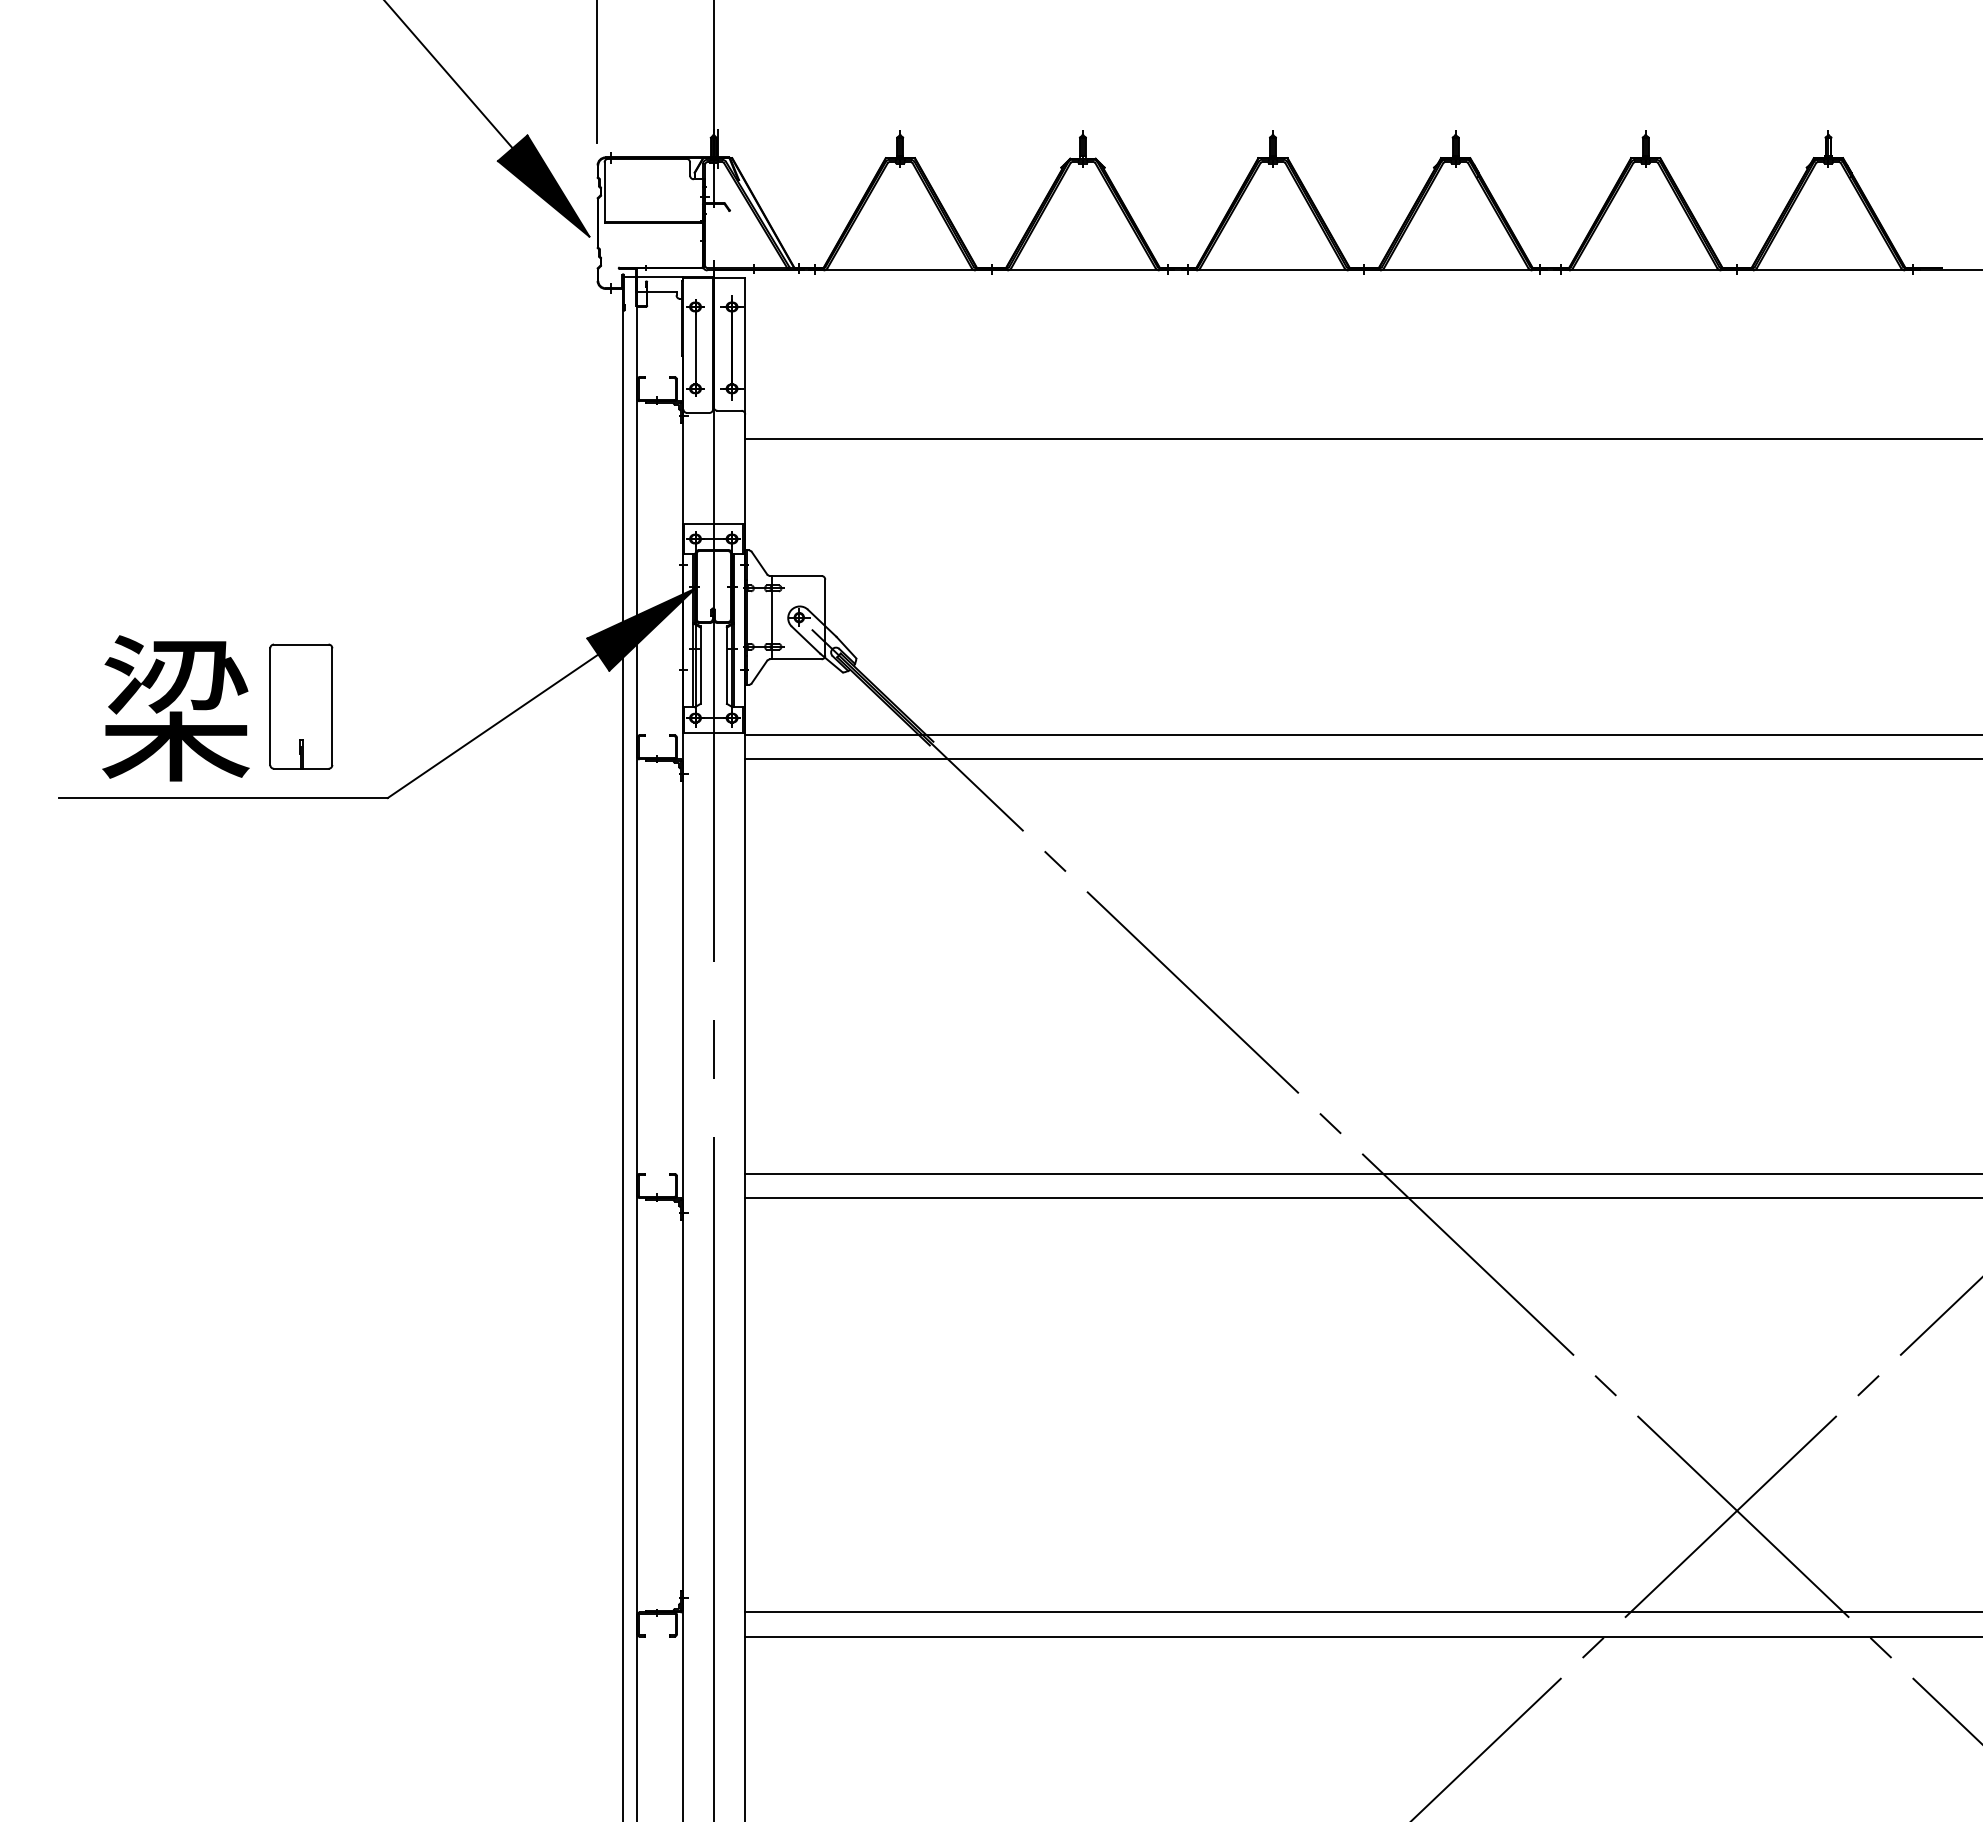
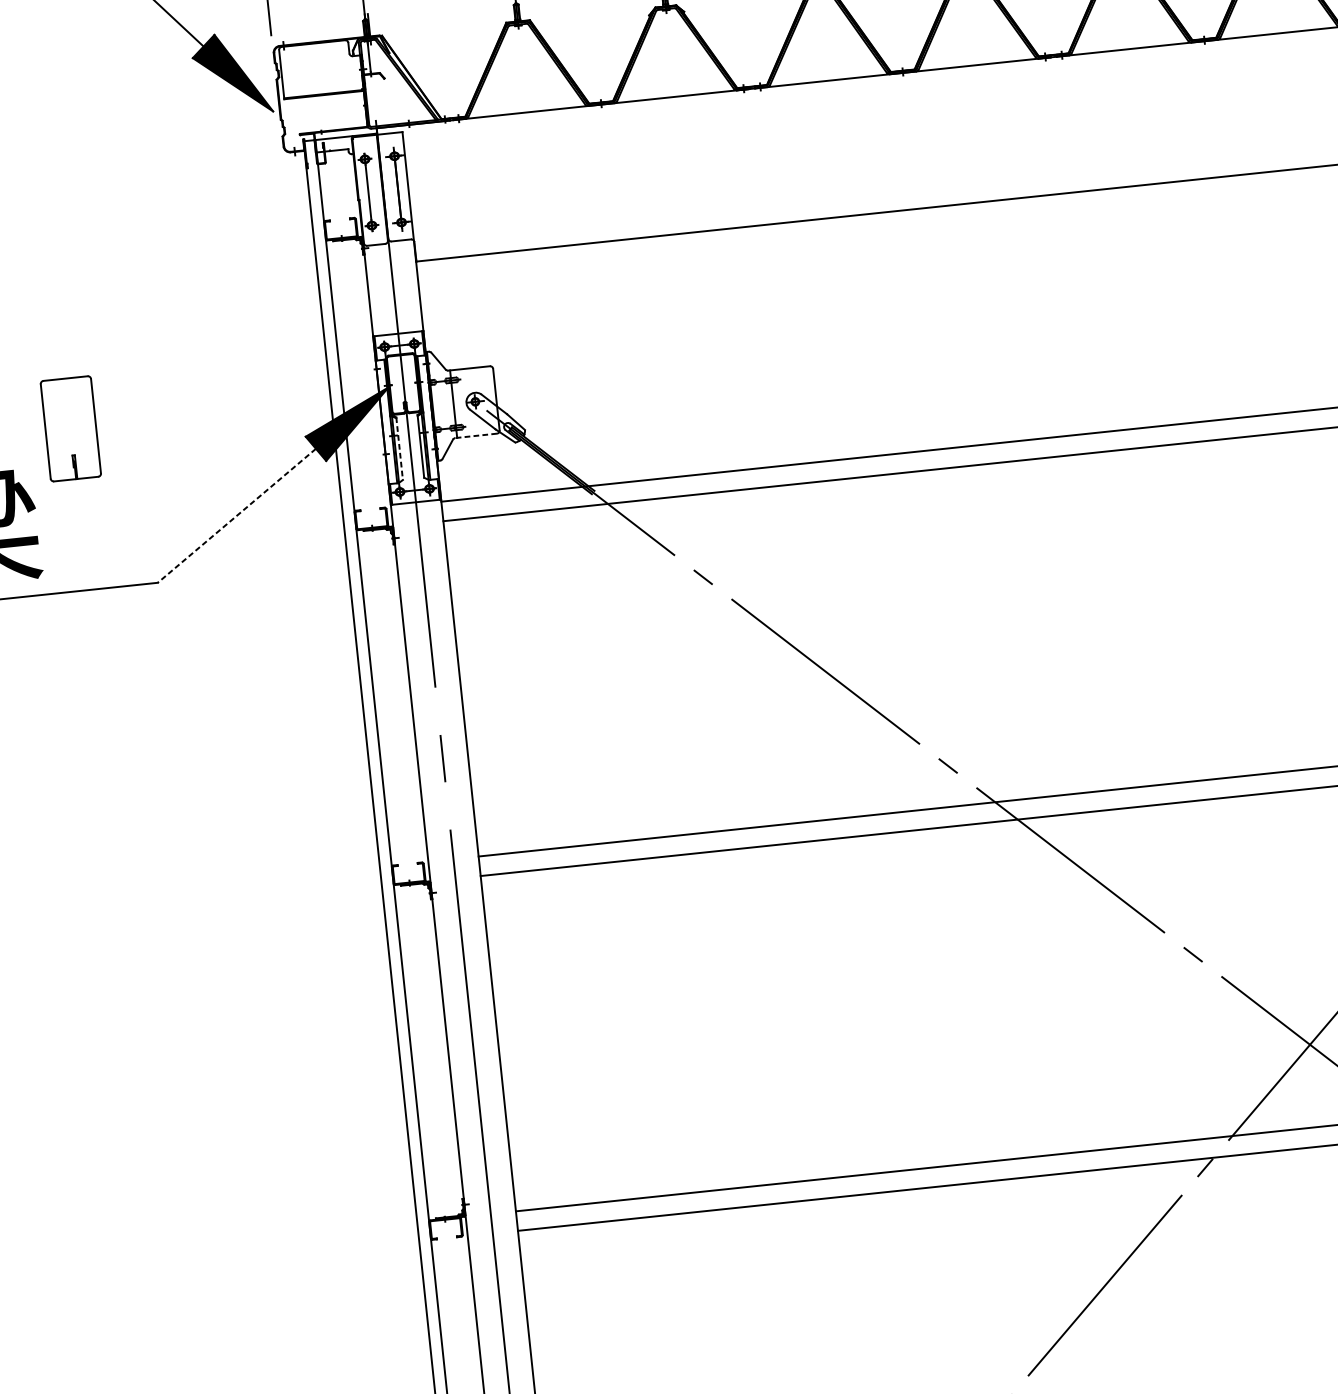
line: (795, 659) -> (475, 436), solid -> dashed
line: (700, 665) -> (399, 448), solid -> dashed
part: (301, 706) -> (71, 428), moved
line: (492, 726) -> (236, 516), solid -> dashed

